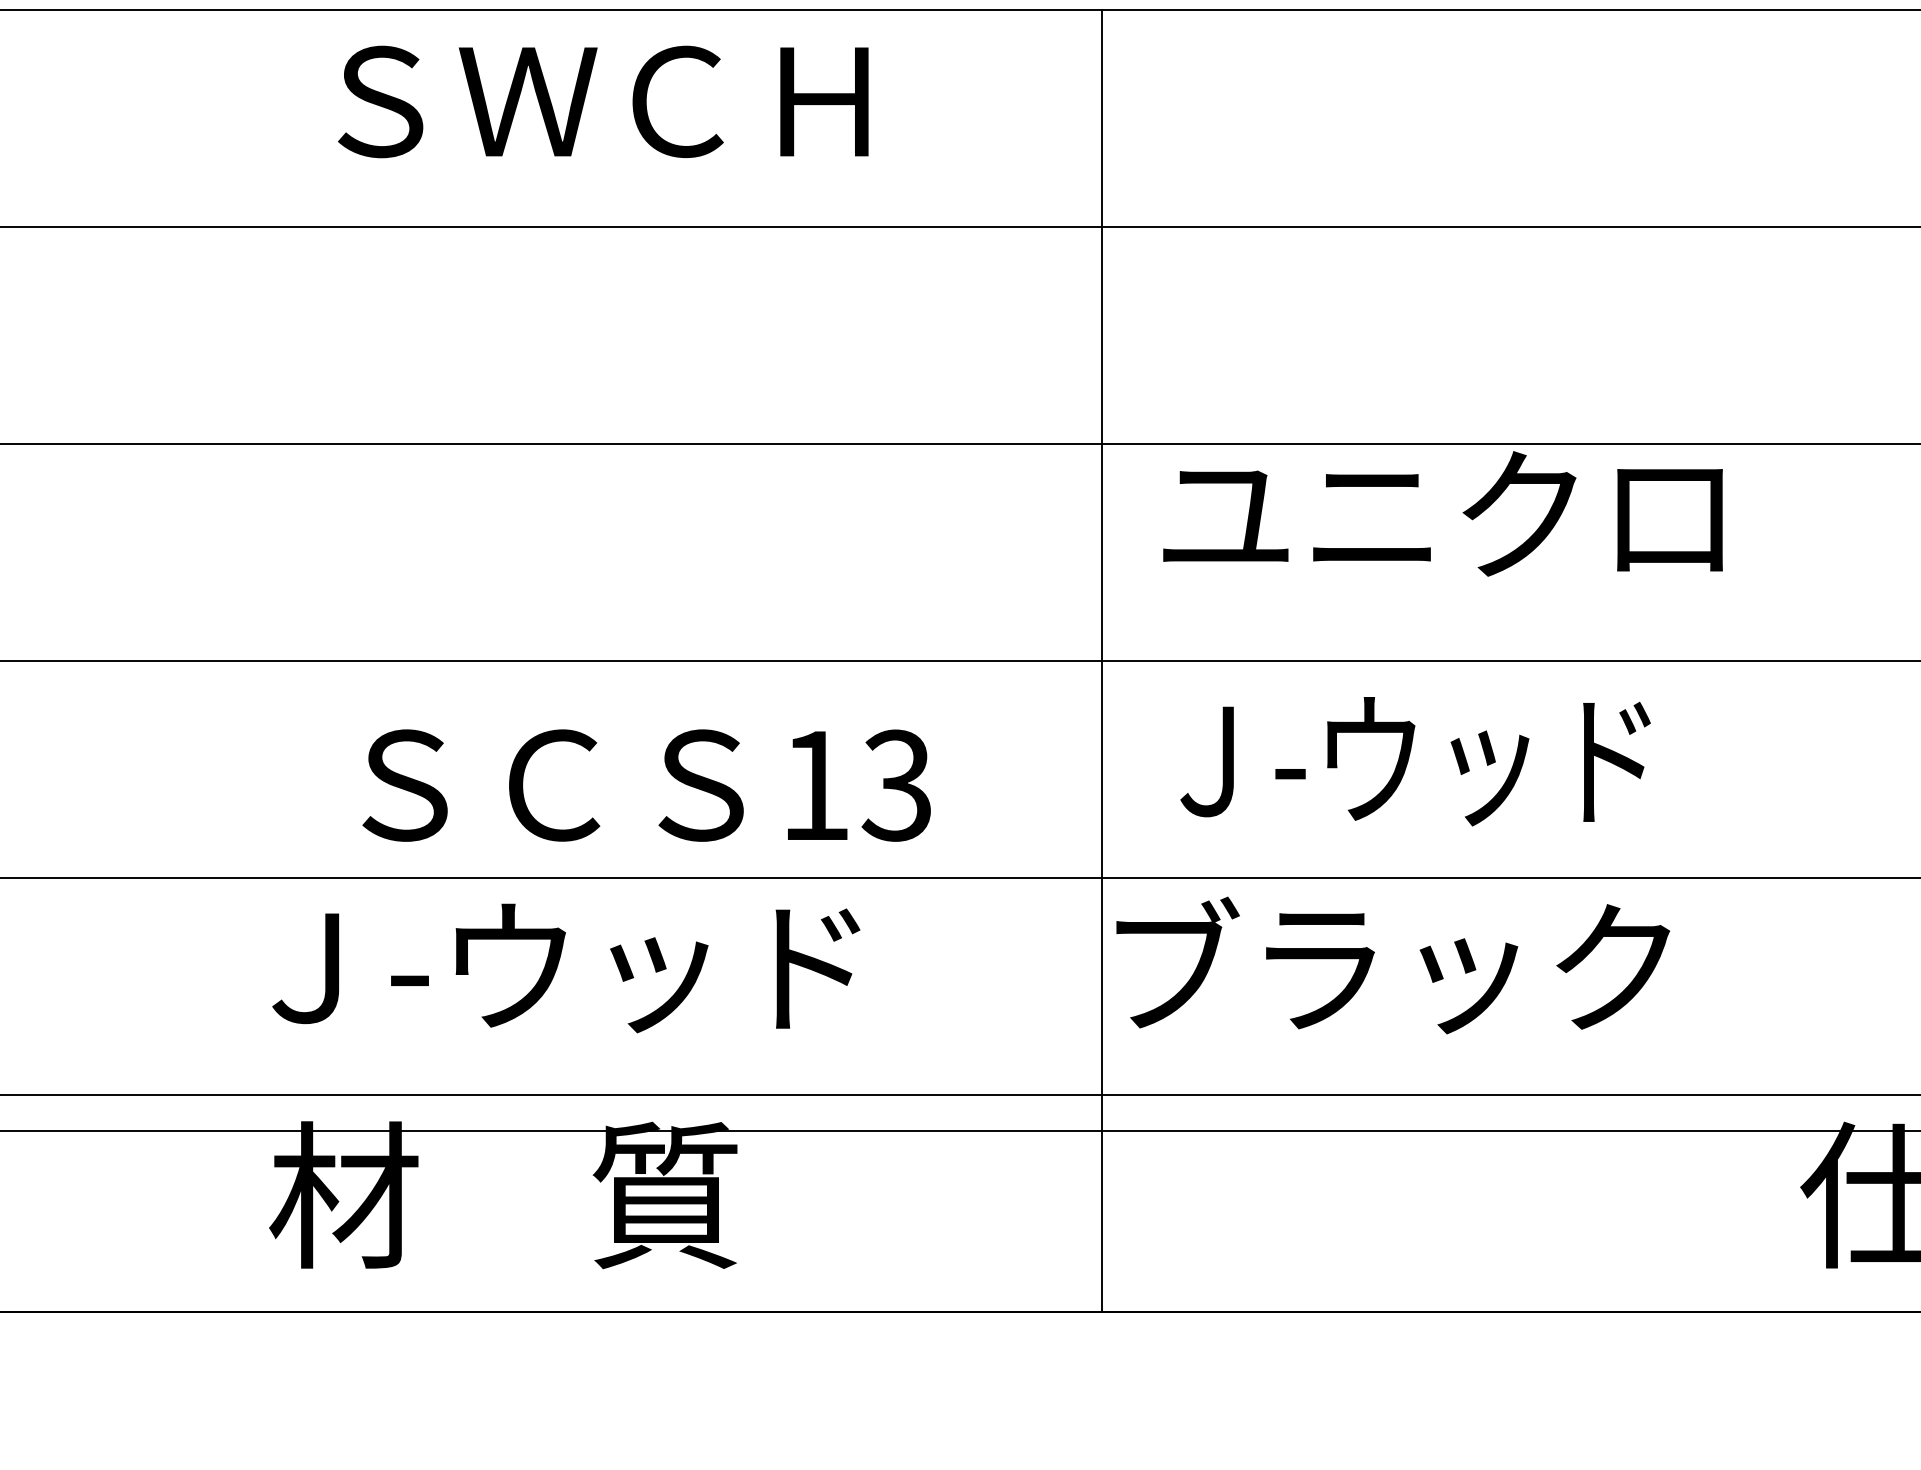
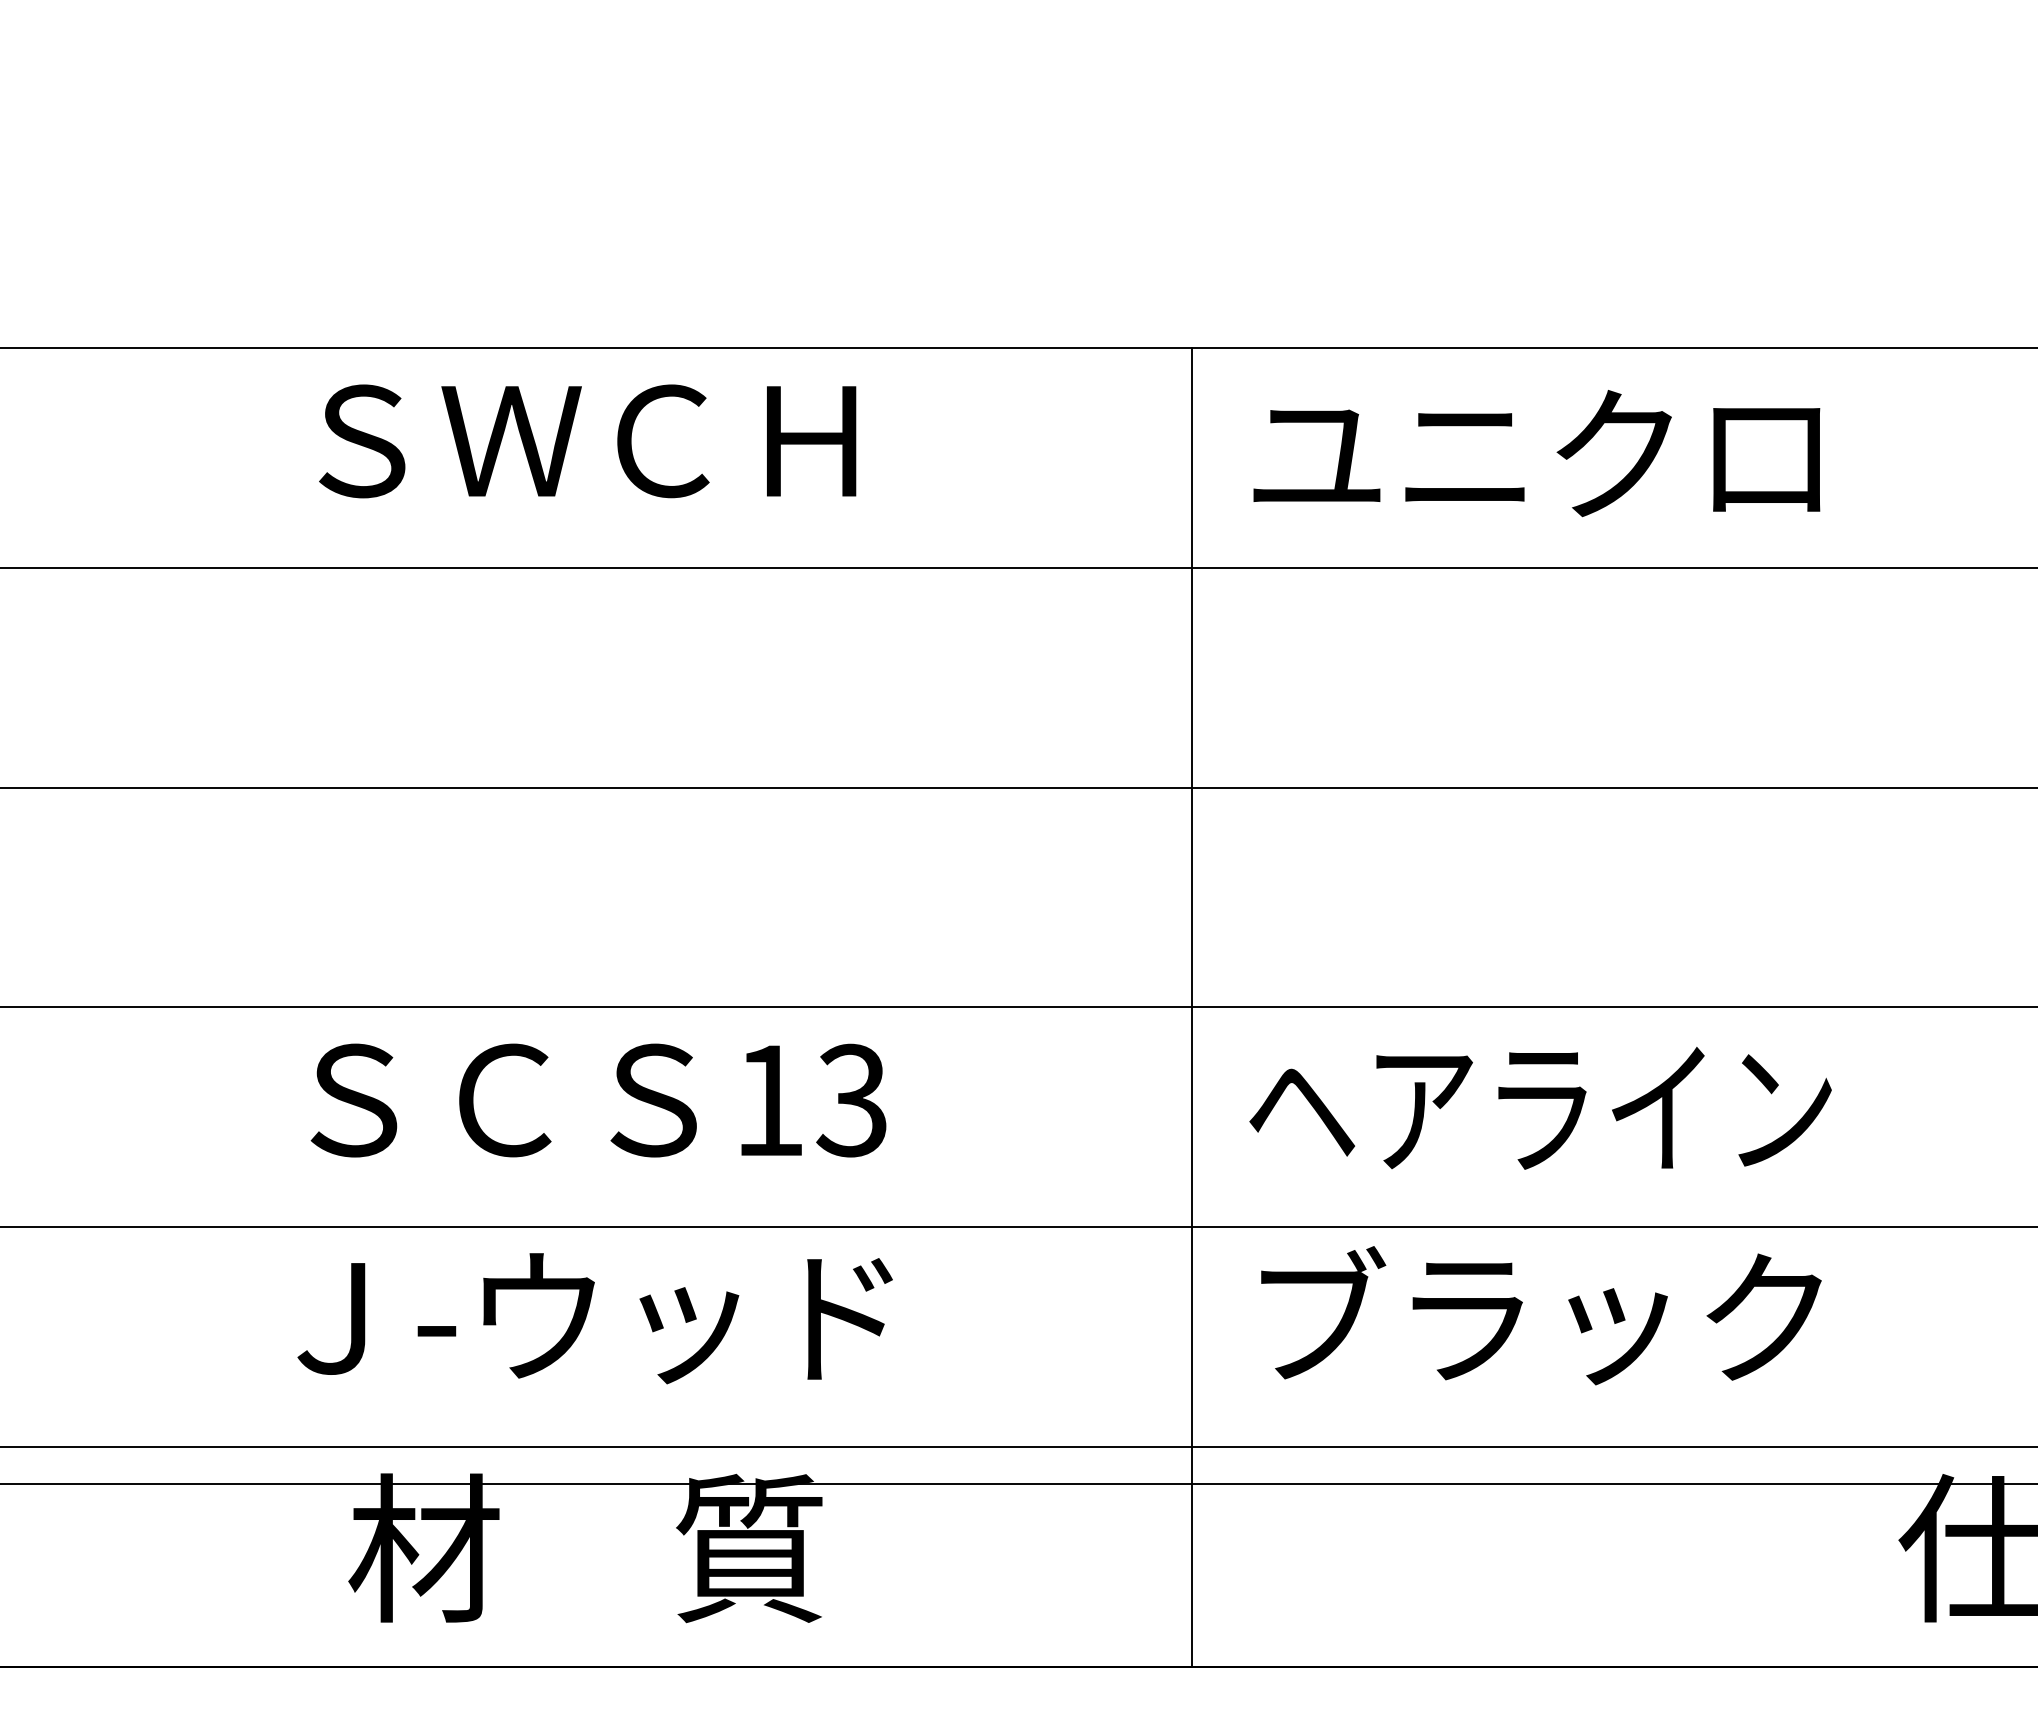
text: (603, 102) -> (587, 441), moved
text: (1442, 513) -> (1536, 453), moved
text: (1446, 760) -> (1540, 1108), Ｊ-ウッド -> ヘアライン
text: (646, 785) -> (598, 1100), moved
text: (1393, 965) -> (1541, 1315), moved
text: (565, 968) -> (594, 1318), moved

